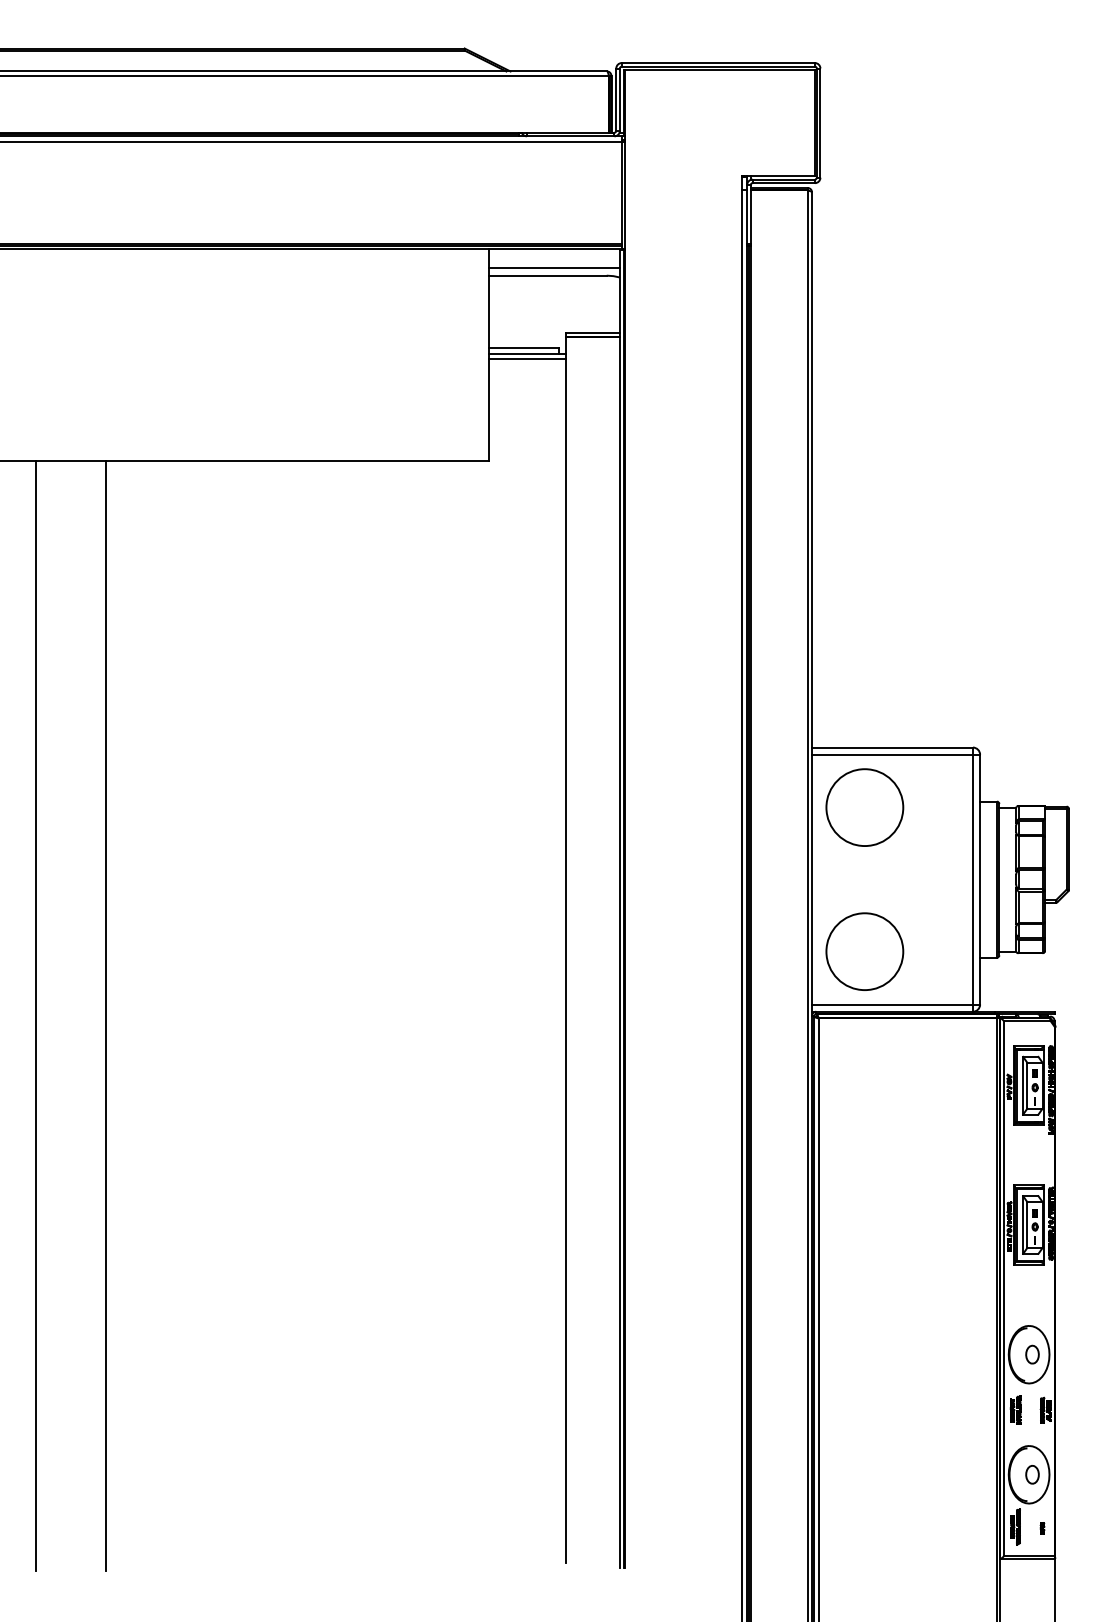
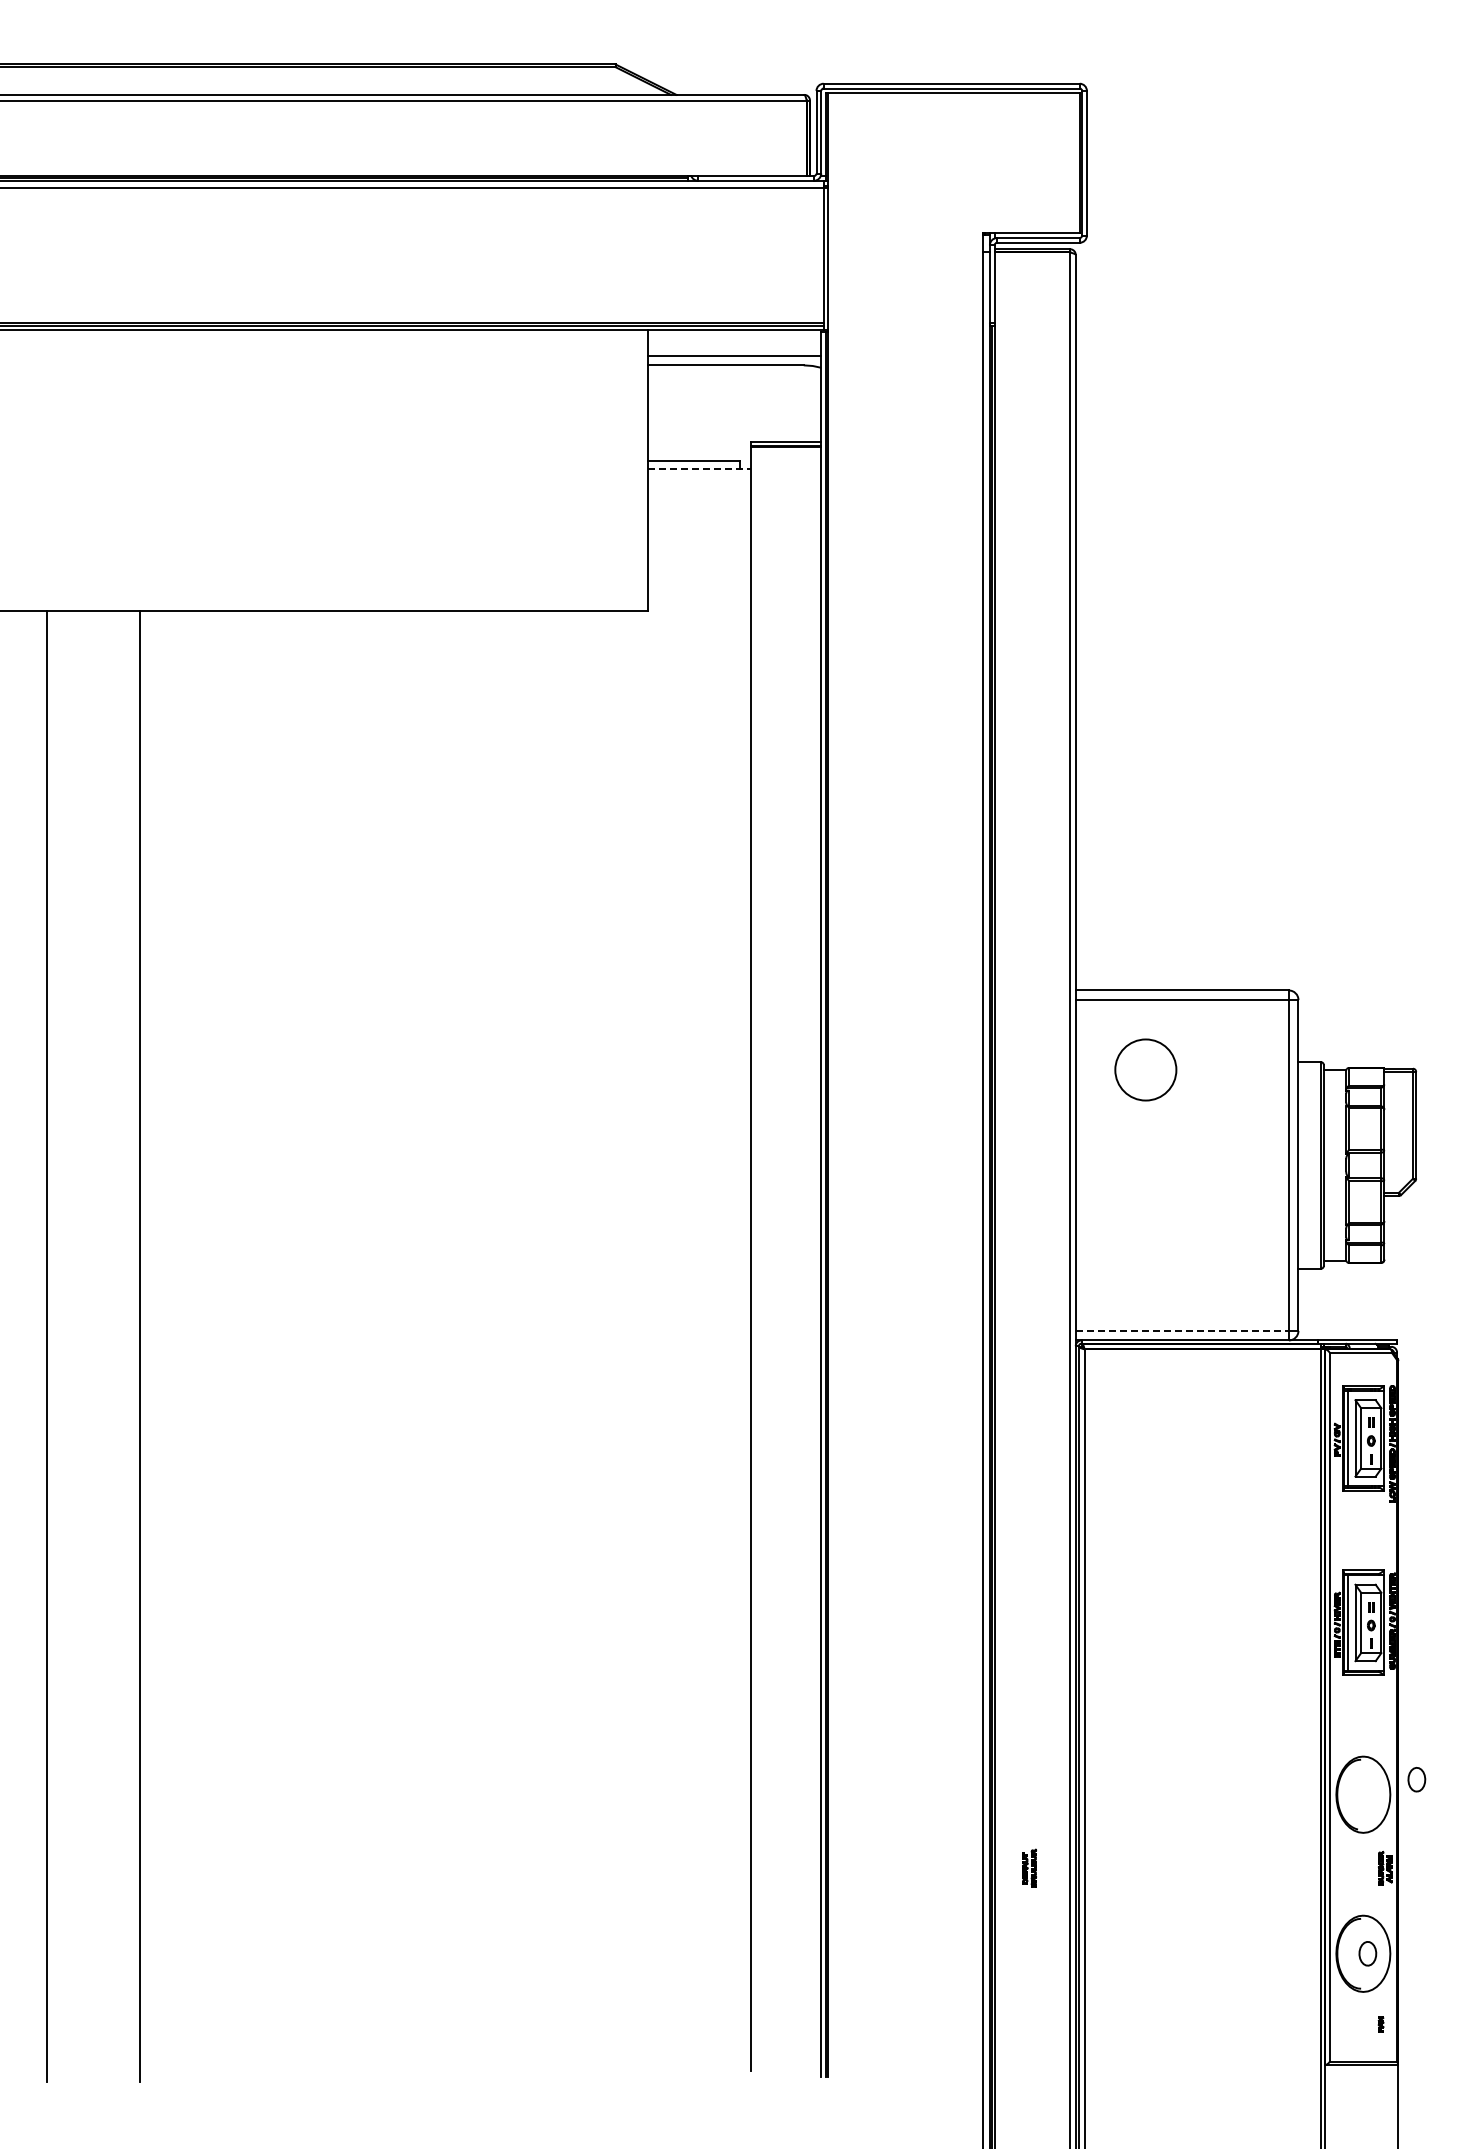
line: (527, 353) -> (699, 468), solid -> dashed
line: (527, 358) -> (698, 475), removed
circle: (864, 807) -> (1145, 1069), size x0.6
circle: (864, 951) -> (1145, 1260), removed
line: (892, 1004) -> (1182, 1330), solid -> dashed
part: (1032, 1354) -> (1416, 1779), moved
part: (1015, 1409) -> (1029, 1867), moved
part: (1015, 1526) -> (1345, 2022), removed

